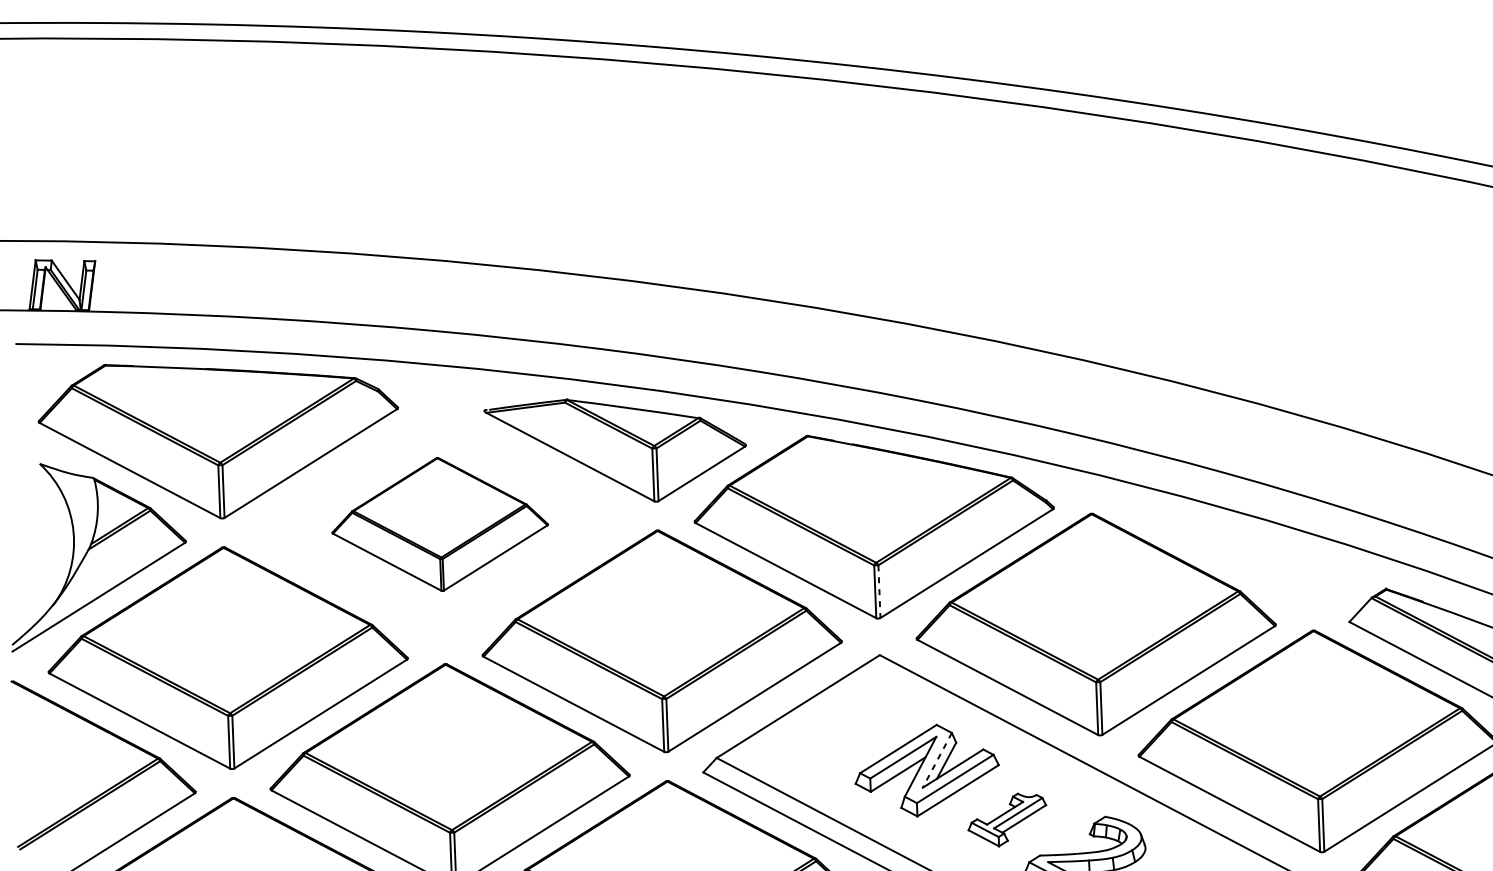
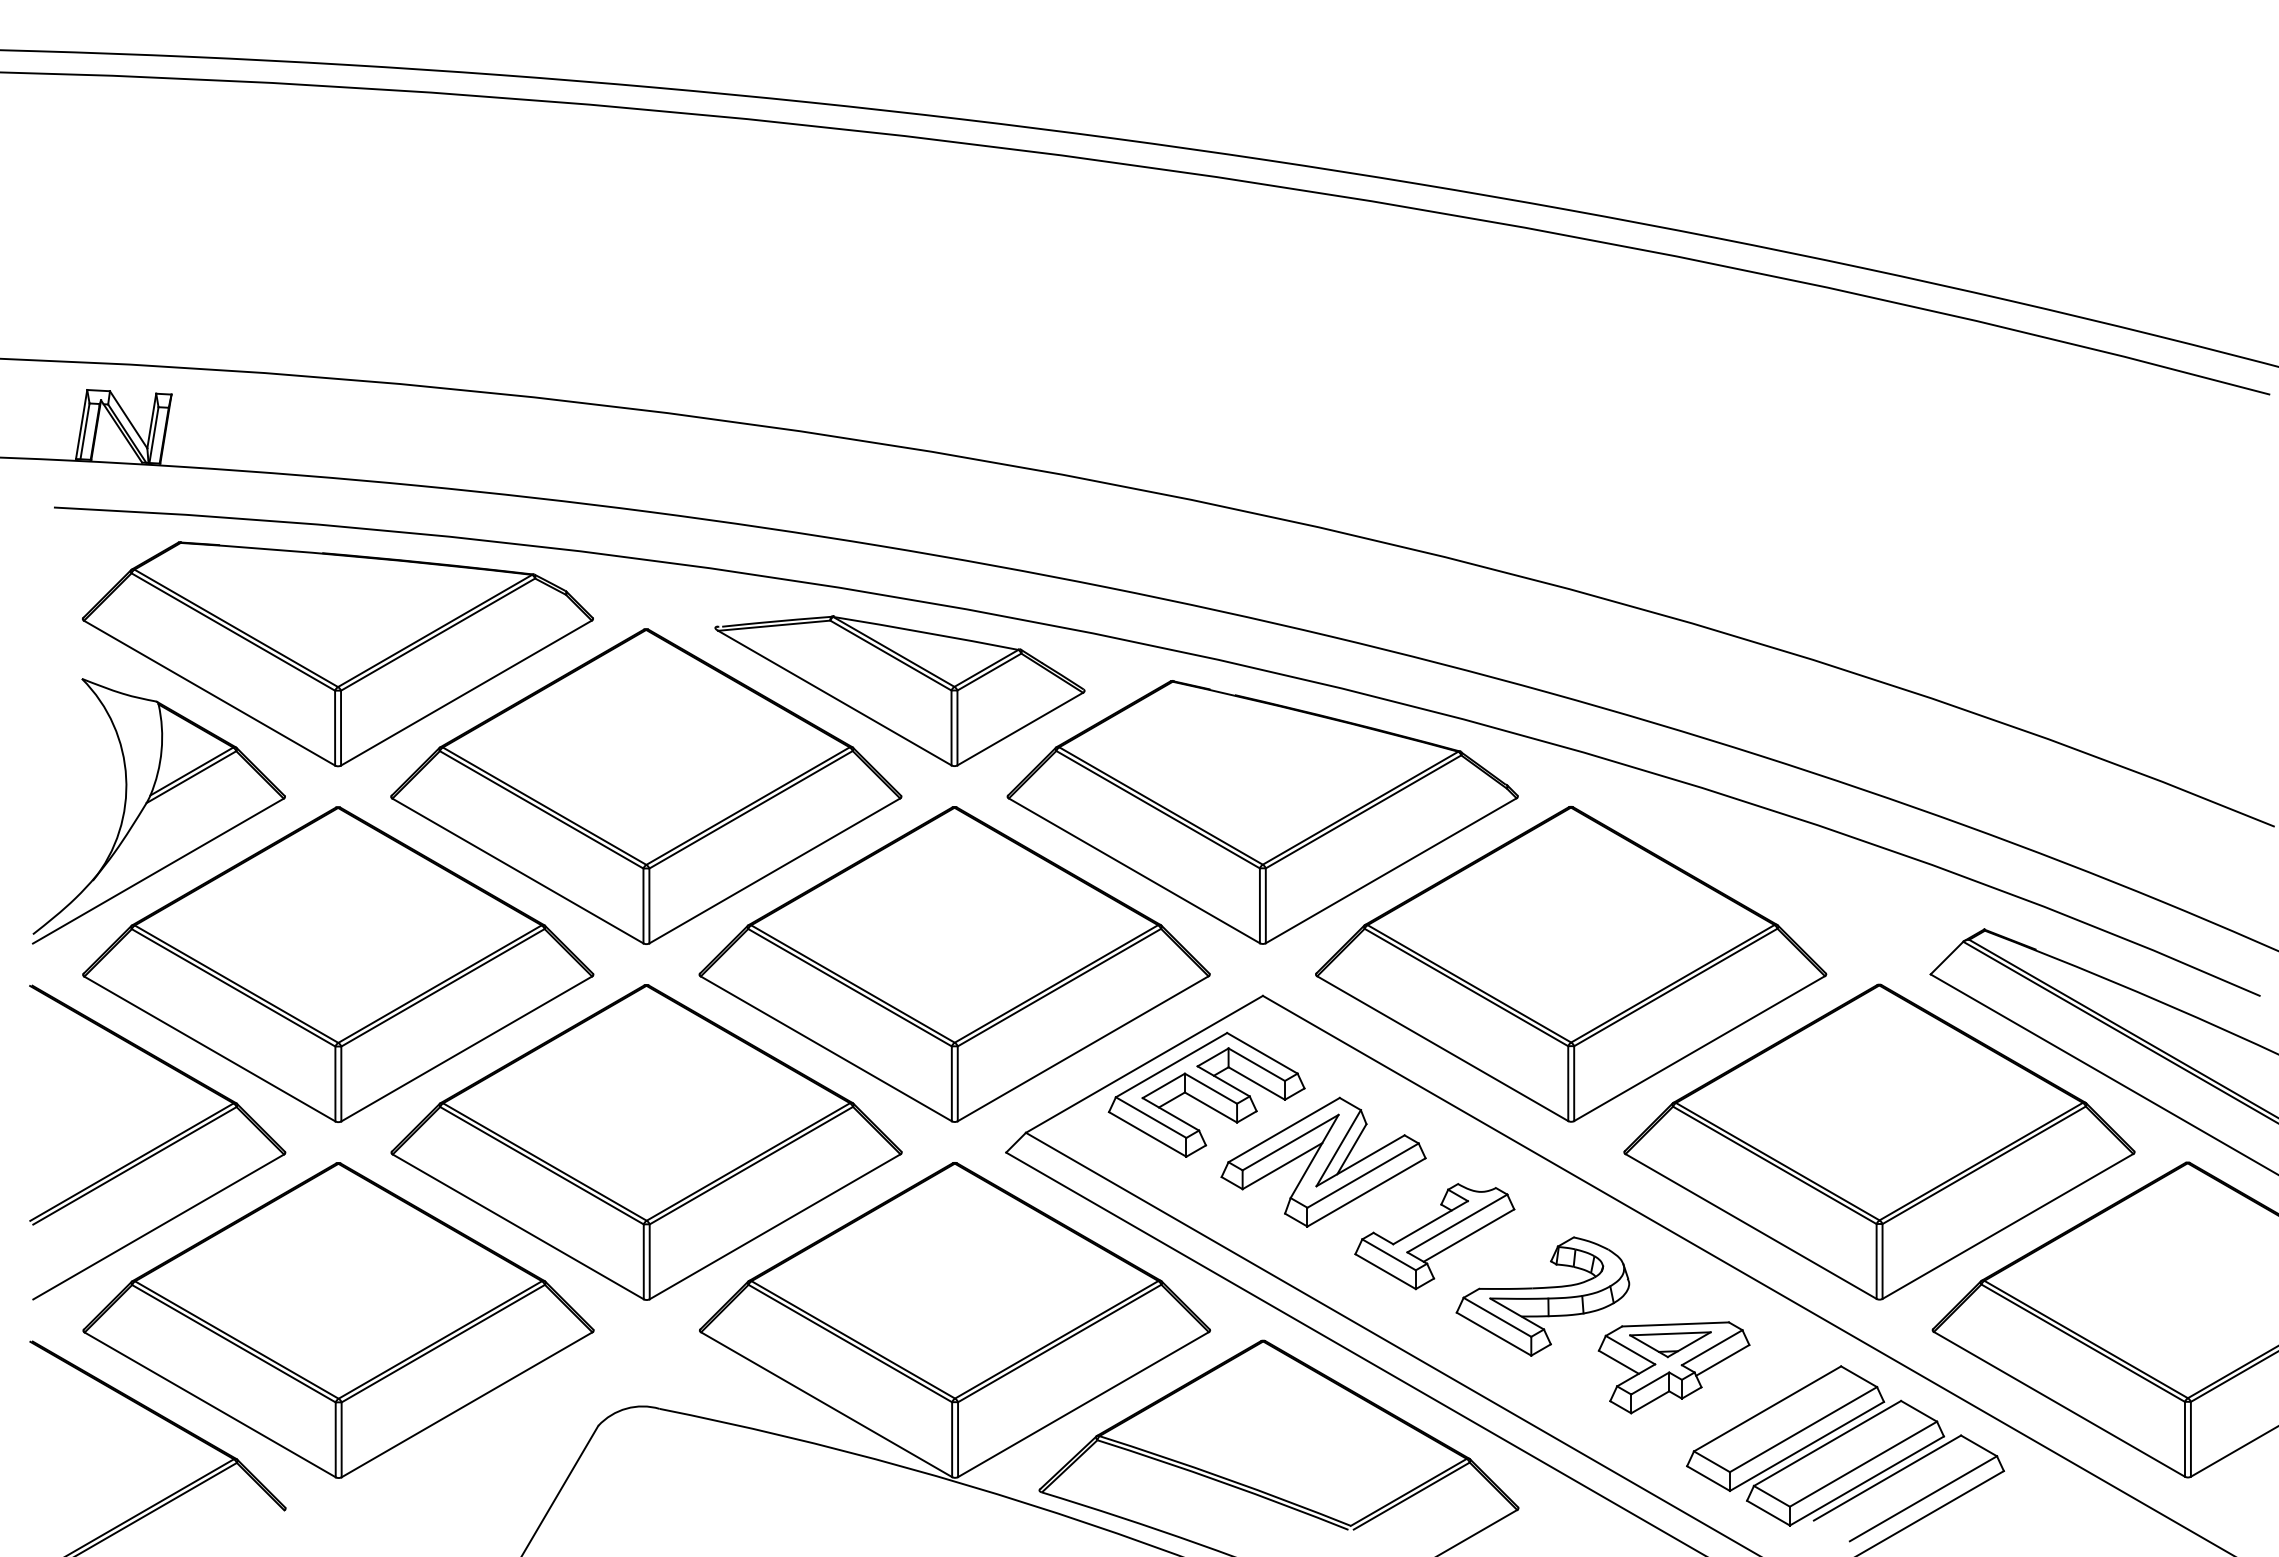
part: (440, 524) -> (646, 786), size x1.67
line: (879, 592) -> (1265, 906), dashed -> solid
part: (842, 726) -> (1206, 1094), added
line: (937, 760) -> (1338, 1148), dashed -> solid
part: (1007, 819) -> (1434, 1236), size x1.43

